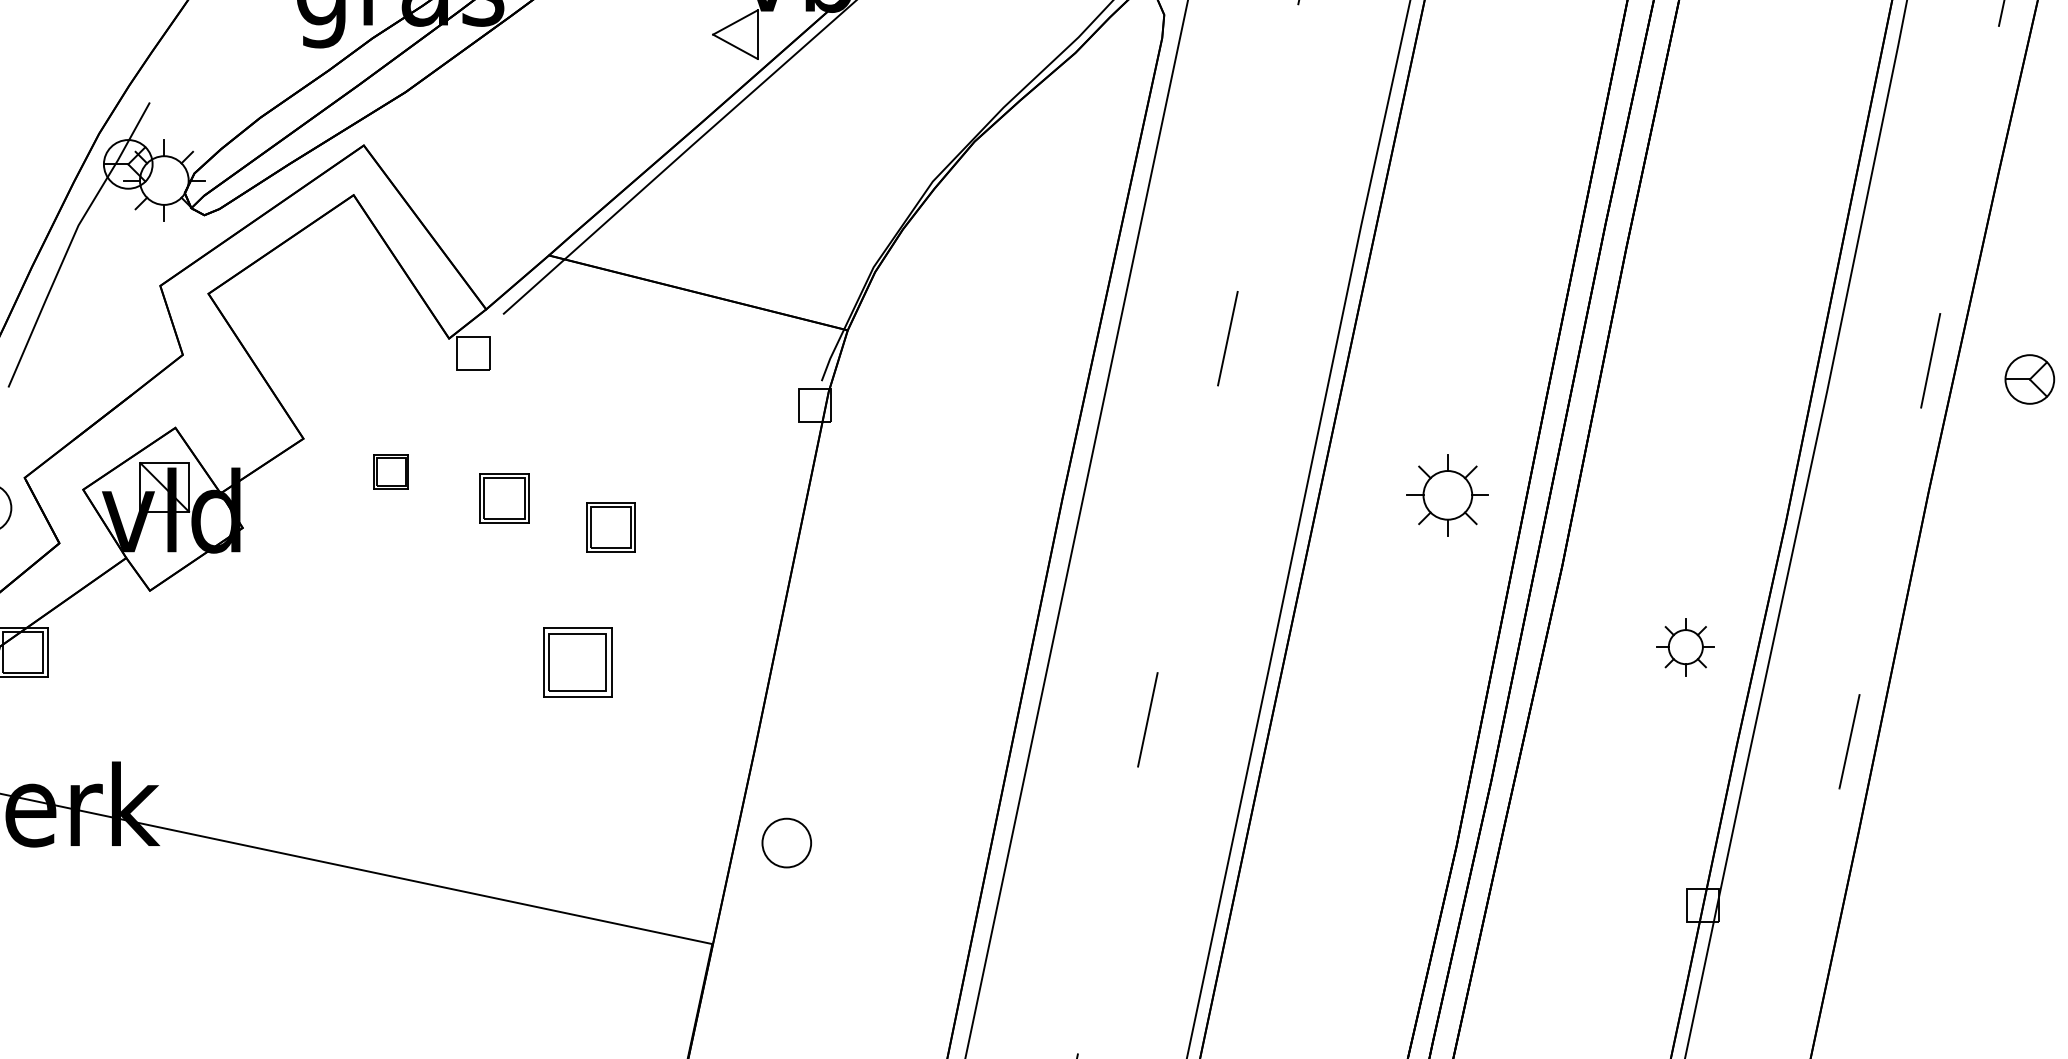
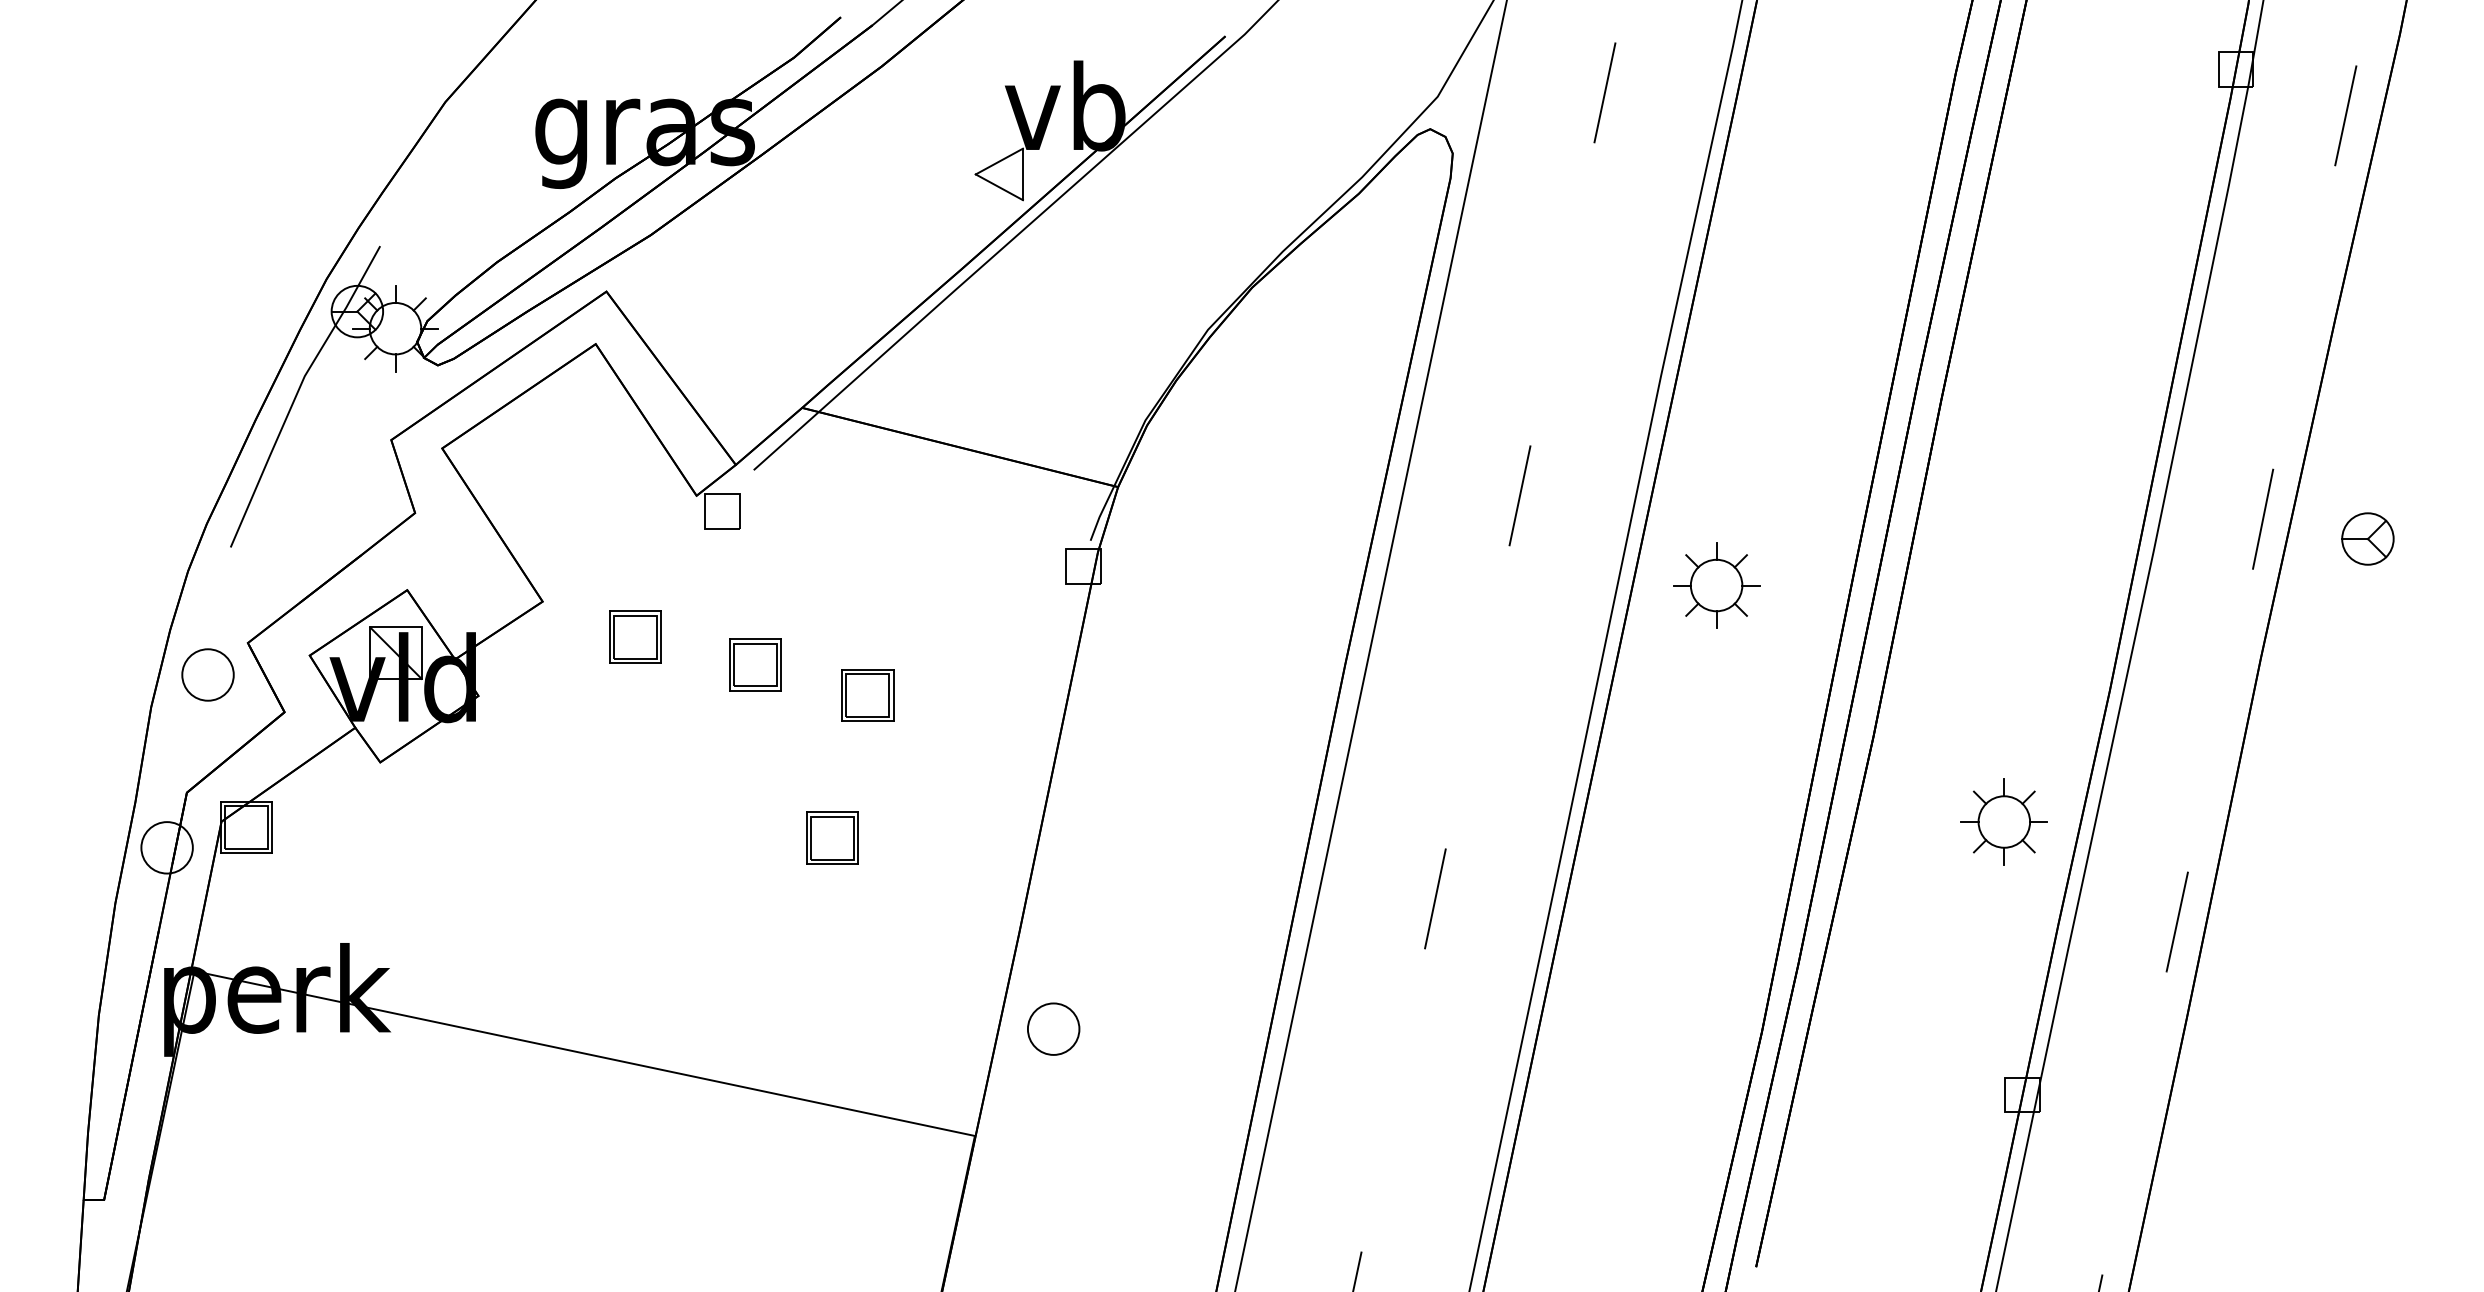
part: (391, 471) -> (635, 636), size x1.43
part: (1447, 495) -> (1716, 585), moved
part: (1685, 646) -> (2003, 821), size x1.43
part: (577, 661) -> (832, 837), size x0.71

